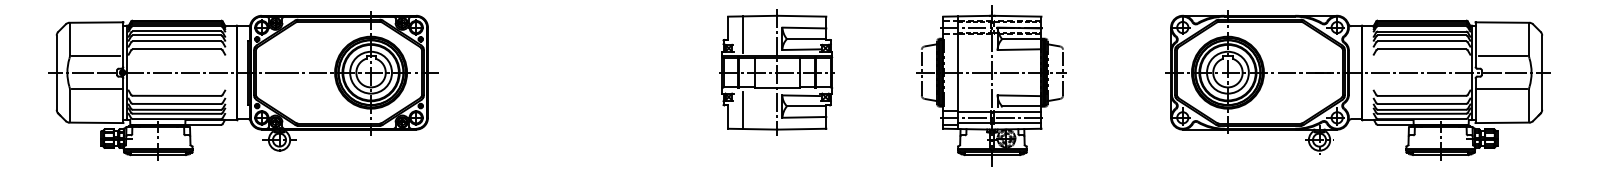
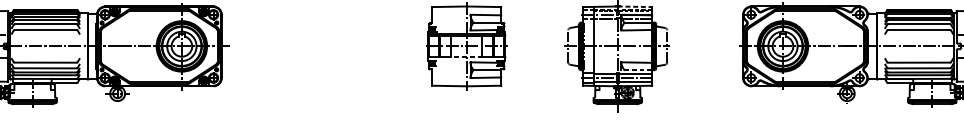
line: (1016, 16) -> (634, 6), solid -> dashed
line: (743, 34) -> (443, 19), removed
line: (776, 87) -> (466, 56), solid -> dashed
line: (1021, 106) -> (638, 70), solid -> dashed
line: (743, 110) -> (443, 72), removed

